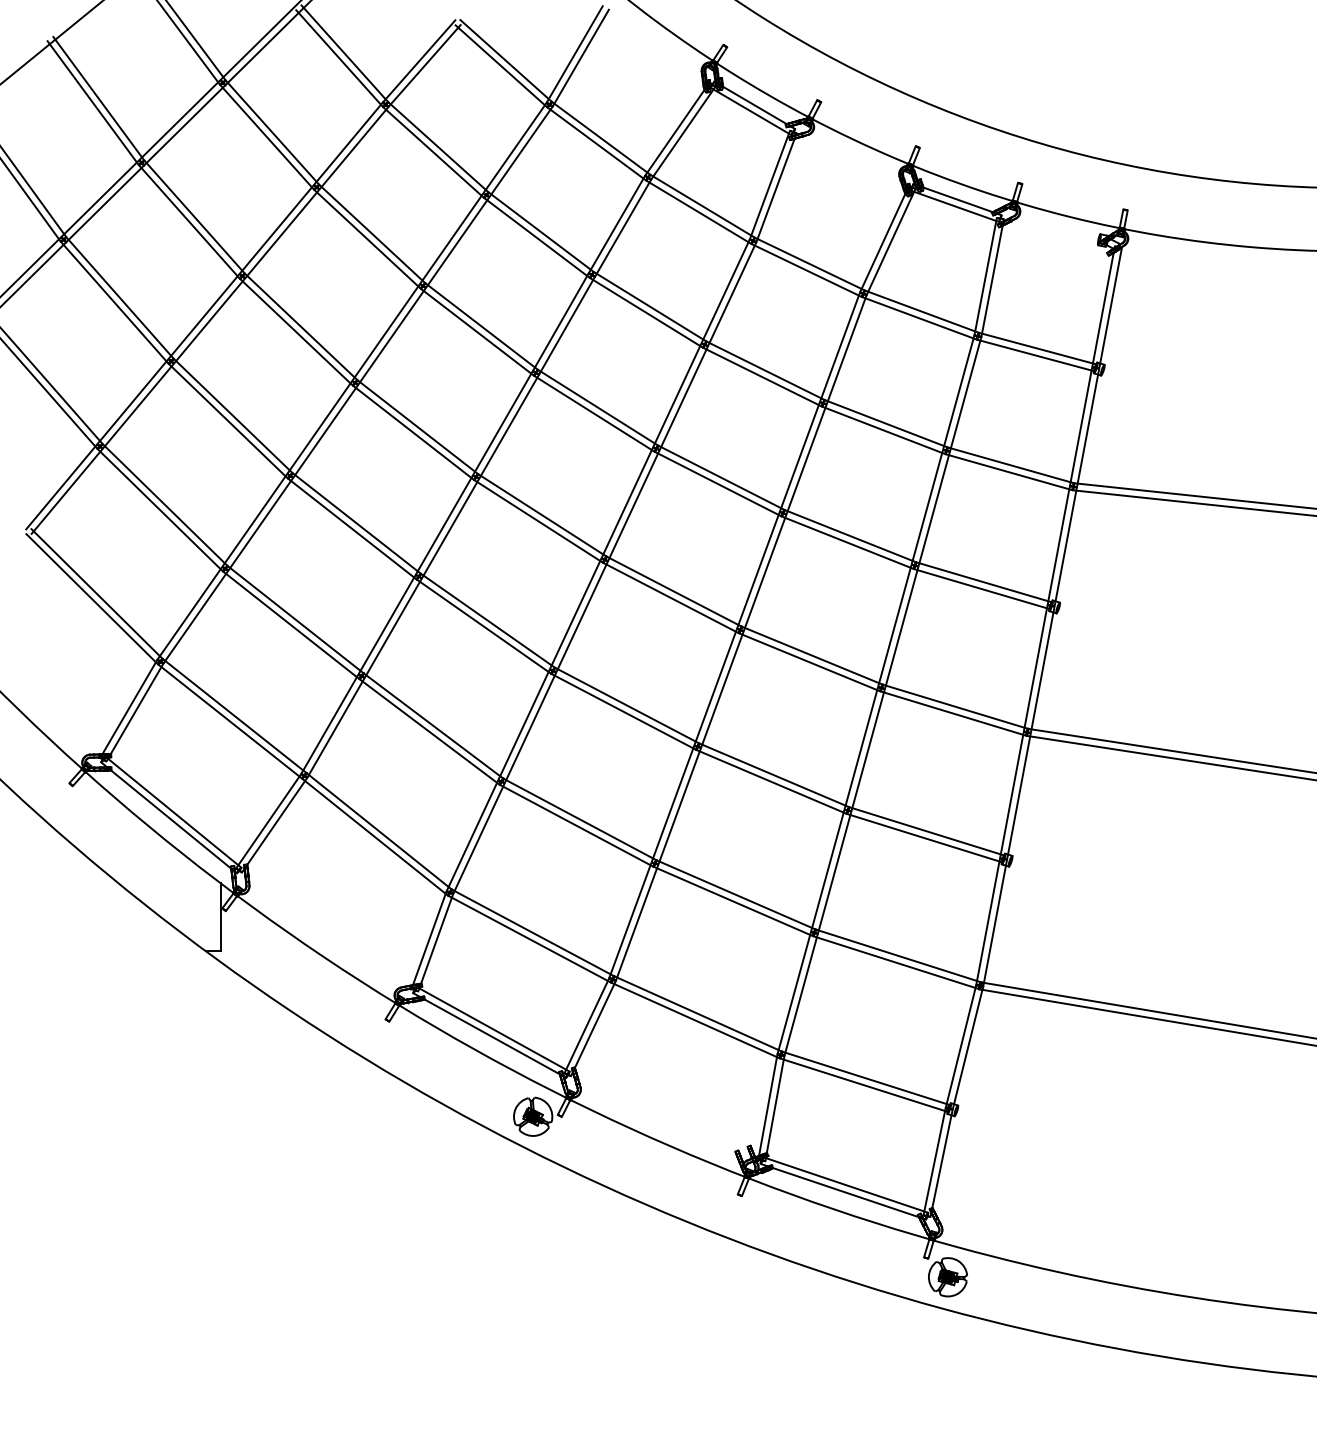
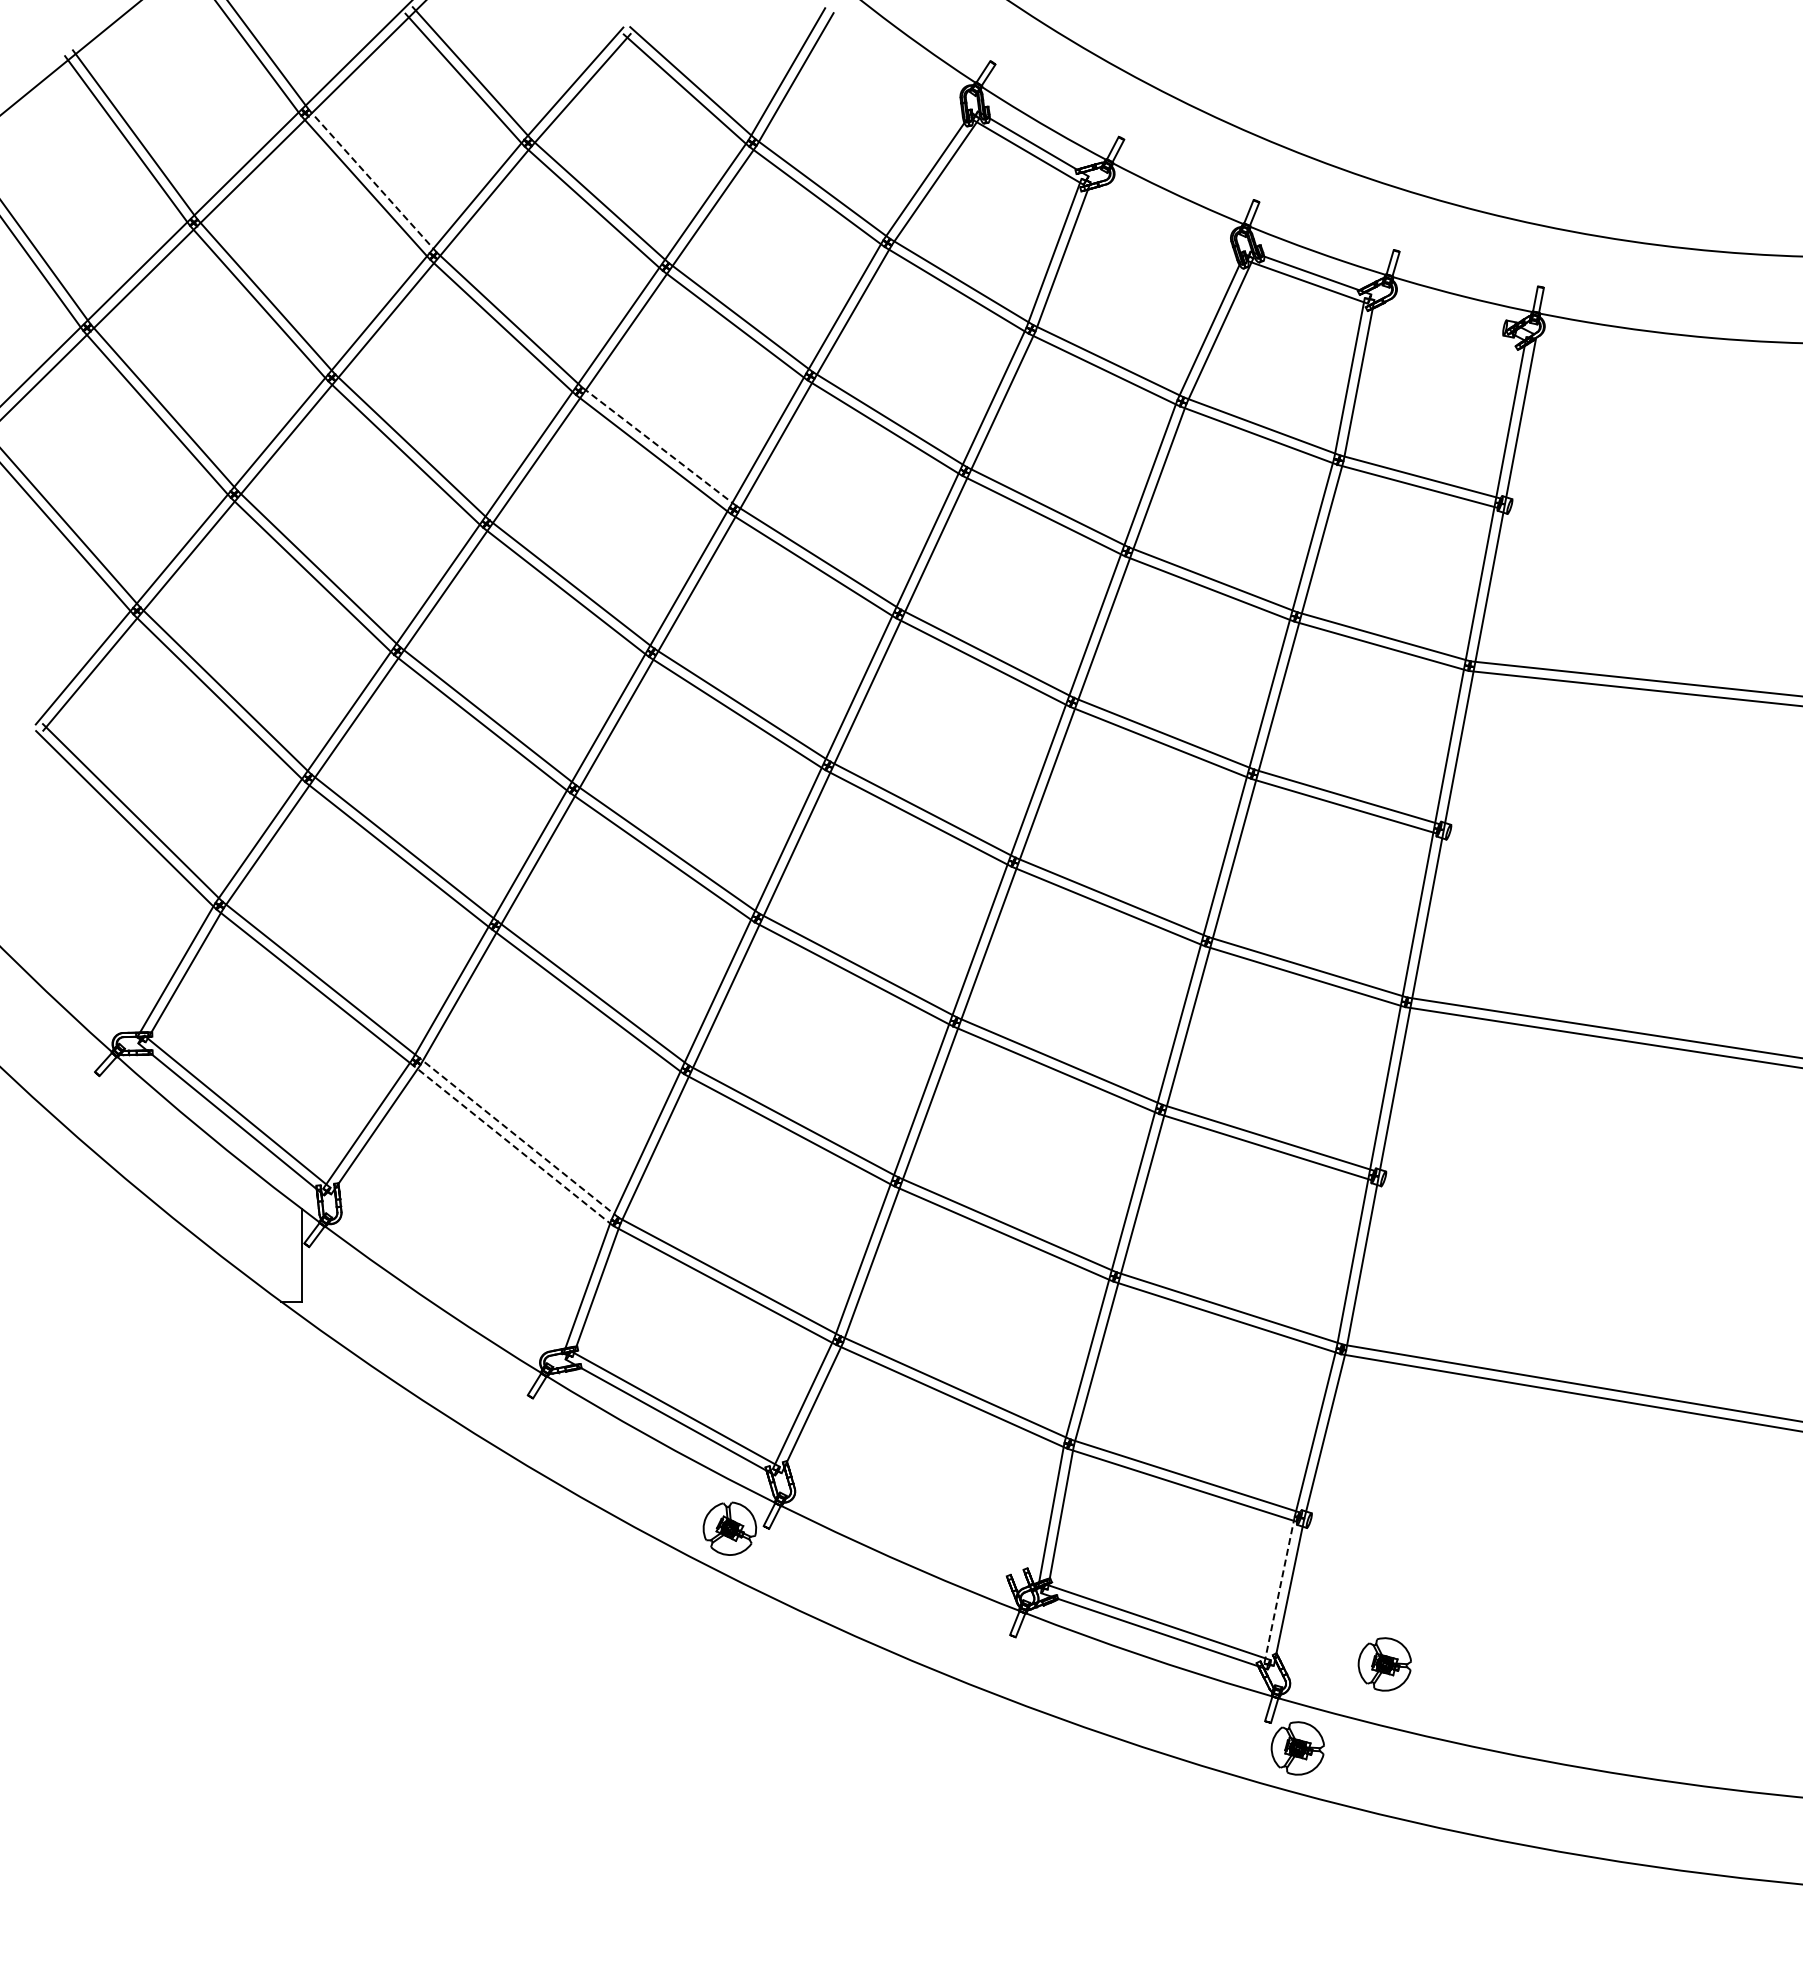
line: (272, 132) -> (372, 180), solid -> dashed
line: (481, 326) -> (659, 446), solid -> dashed
line: (379, 831) -> (519, 1138), solid -> dashed
line: (375, 836) -> (513, 1145), solid -> dashed
line: (934, 1161) -> (1279, 1590), solid -> dashed
part: (1011, 1215) -> (1384, 1664), added

